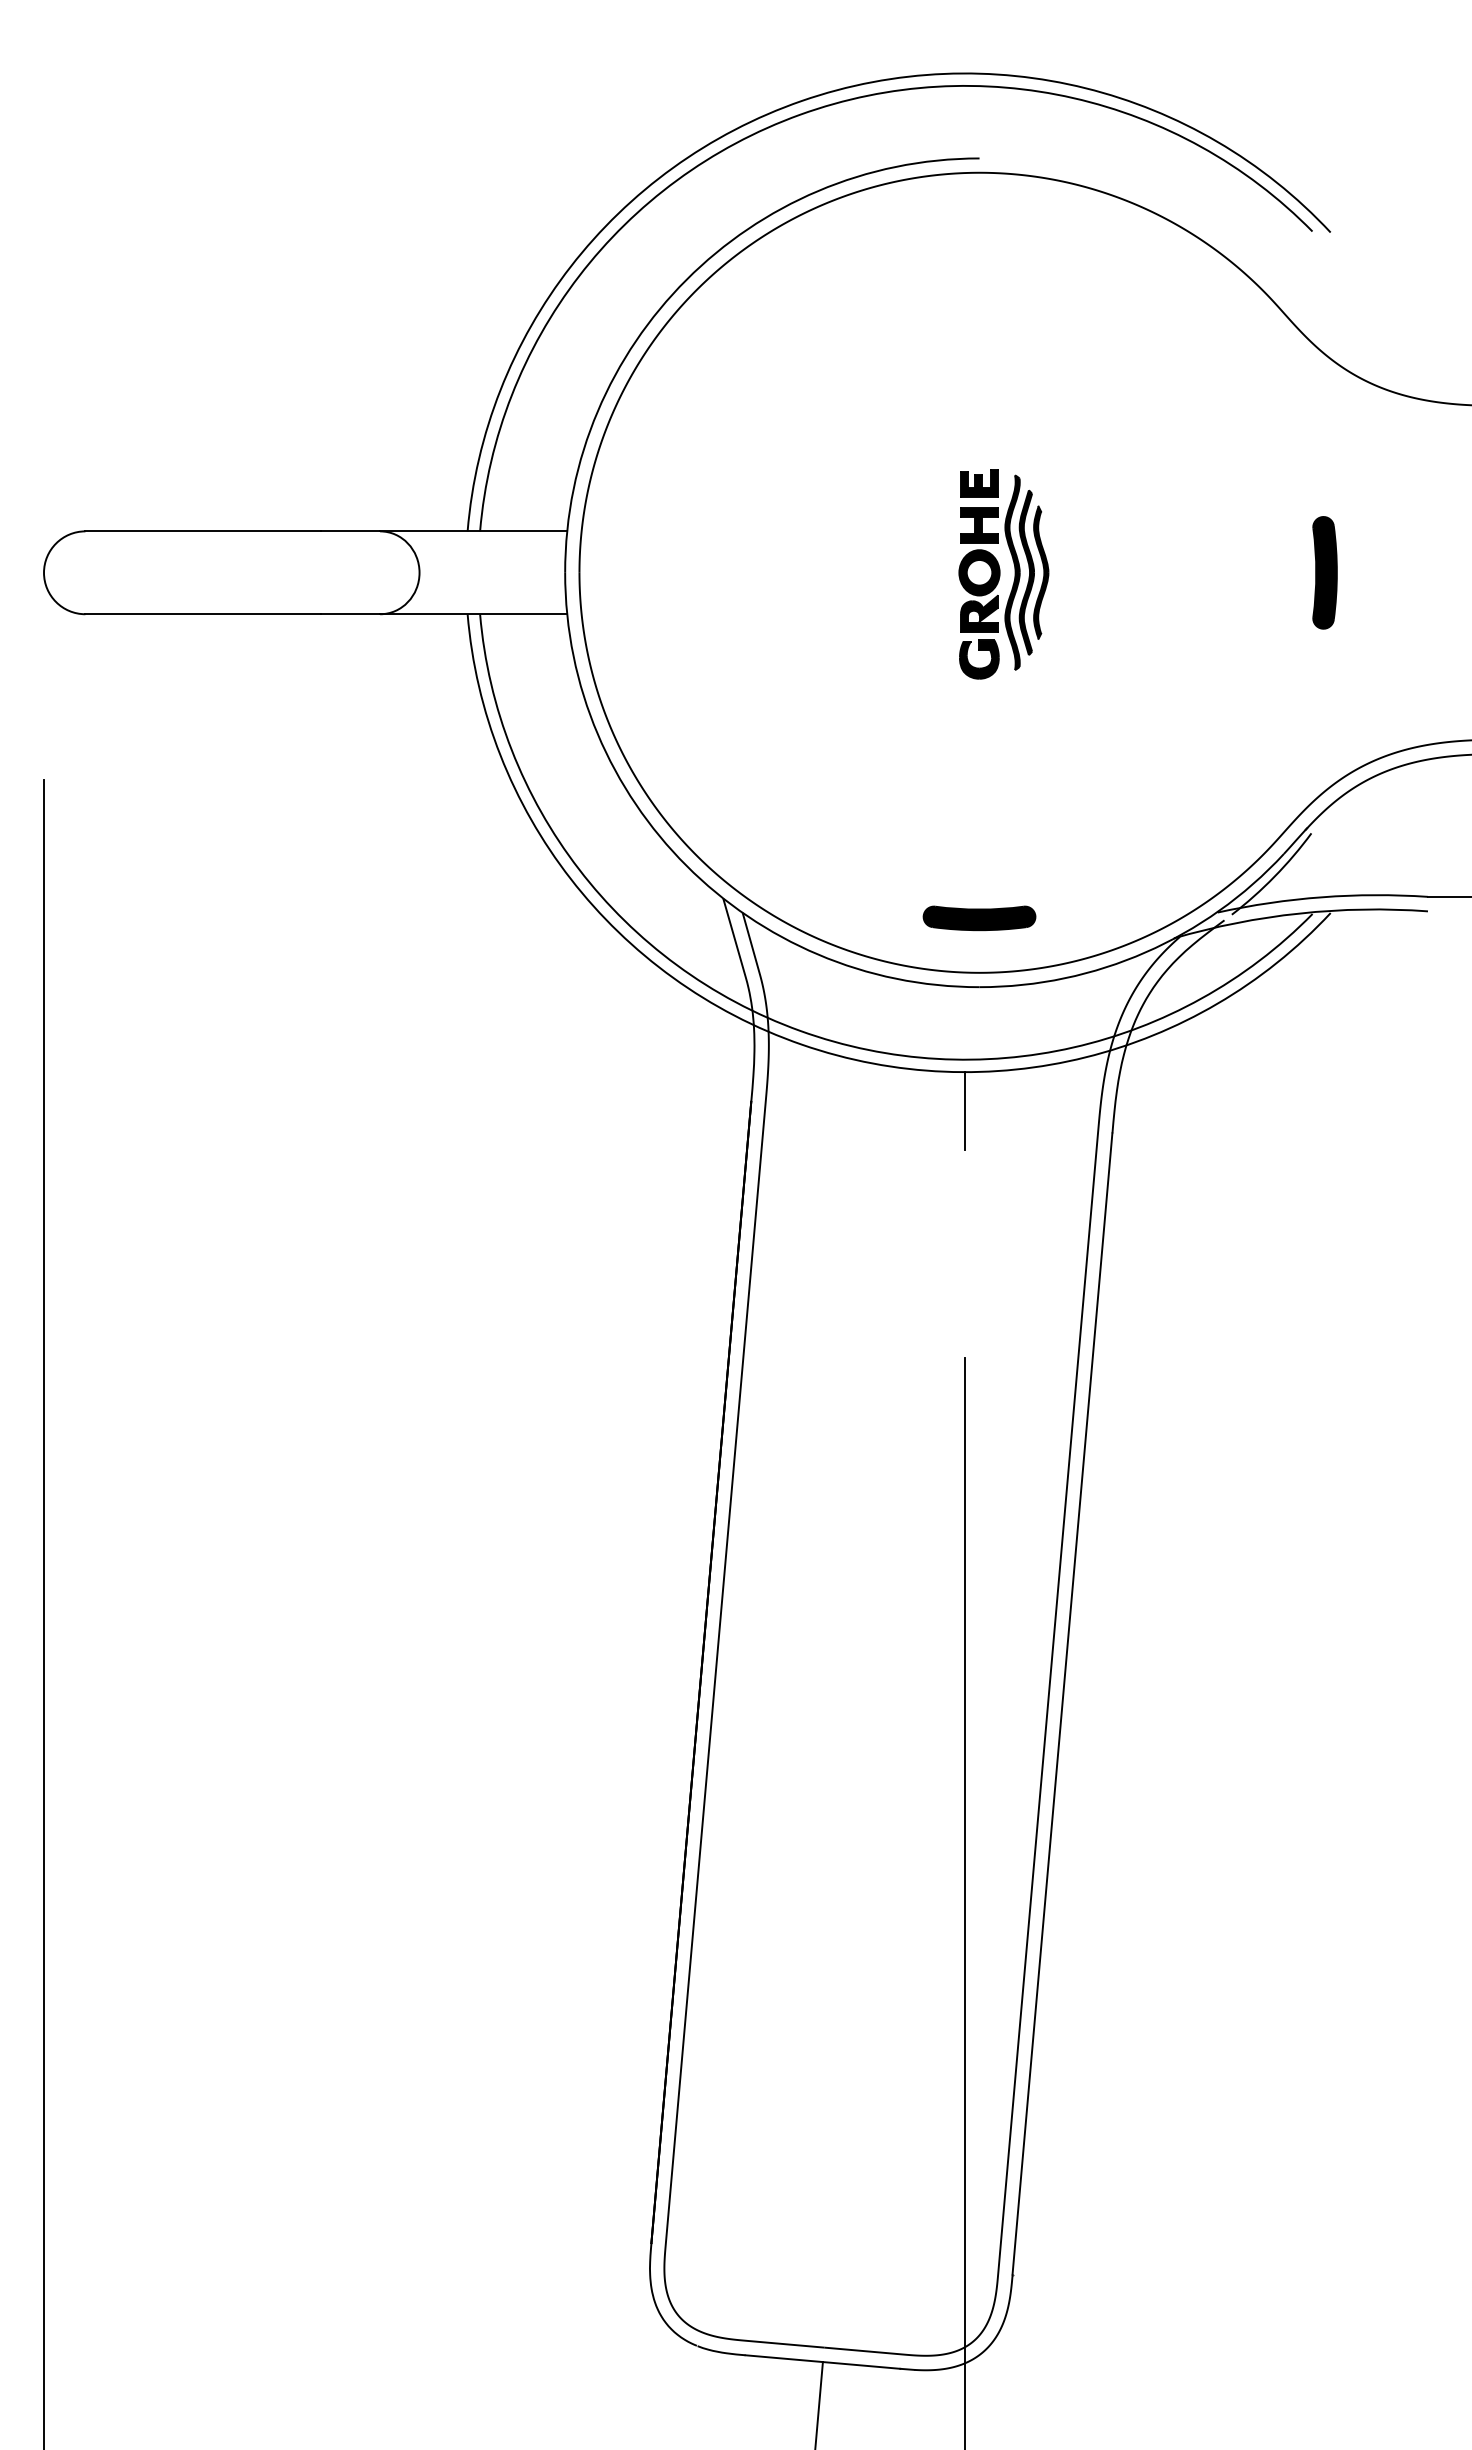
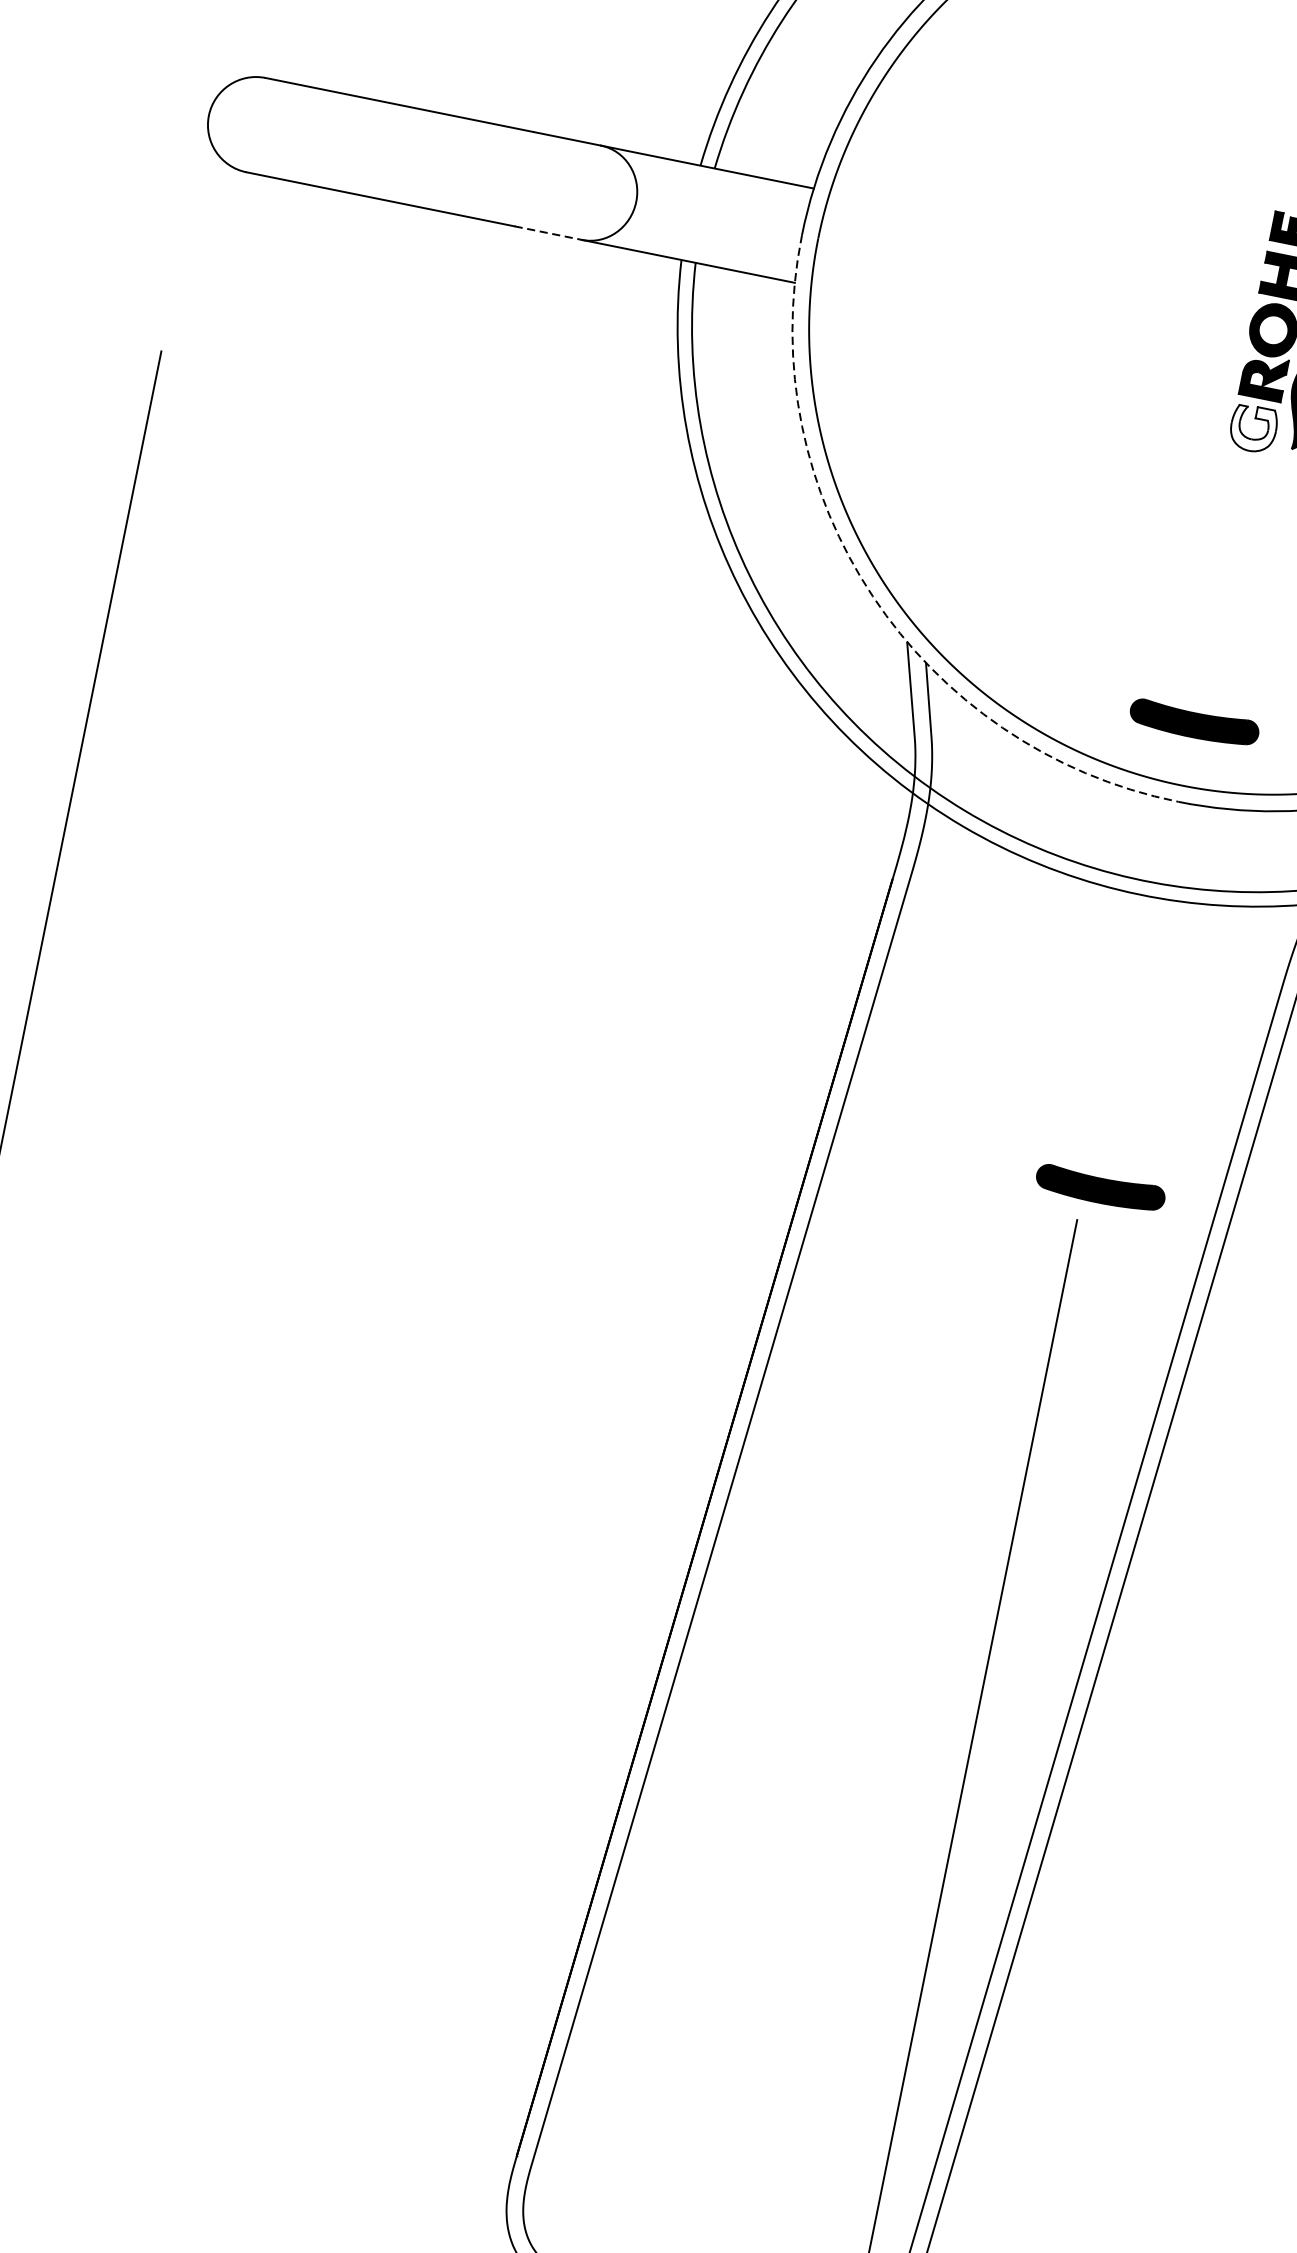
line: (350, 614) -> (548, 233), solid -> dashed
fill: (978, 659) -> (1252, 428), removed
arc: (686, 865) -> (872, 596), solid -> dashed
line: (965, 1111) -> (1133, 940), removed
part: (979, 1327) -> (1100, 1189), added

